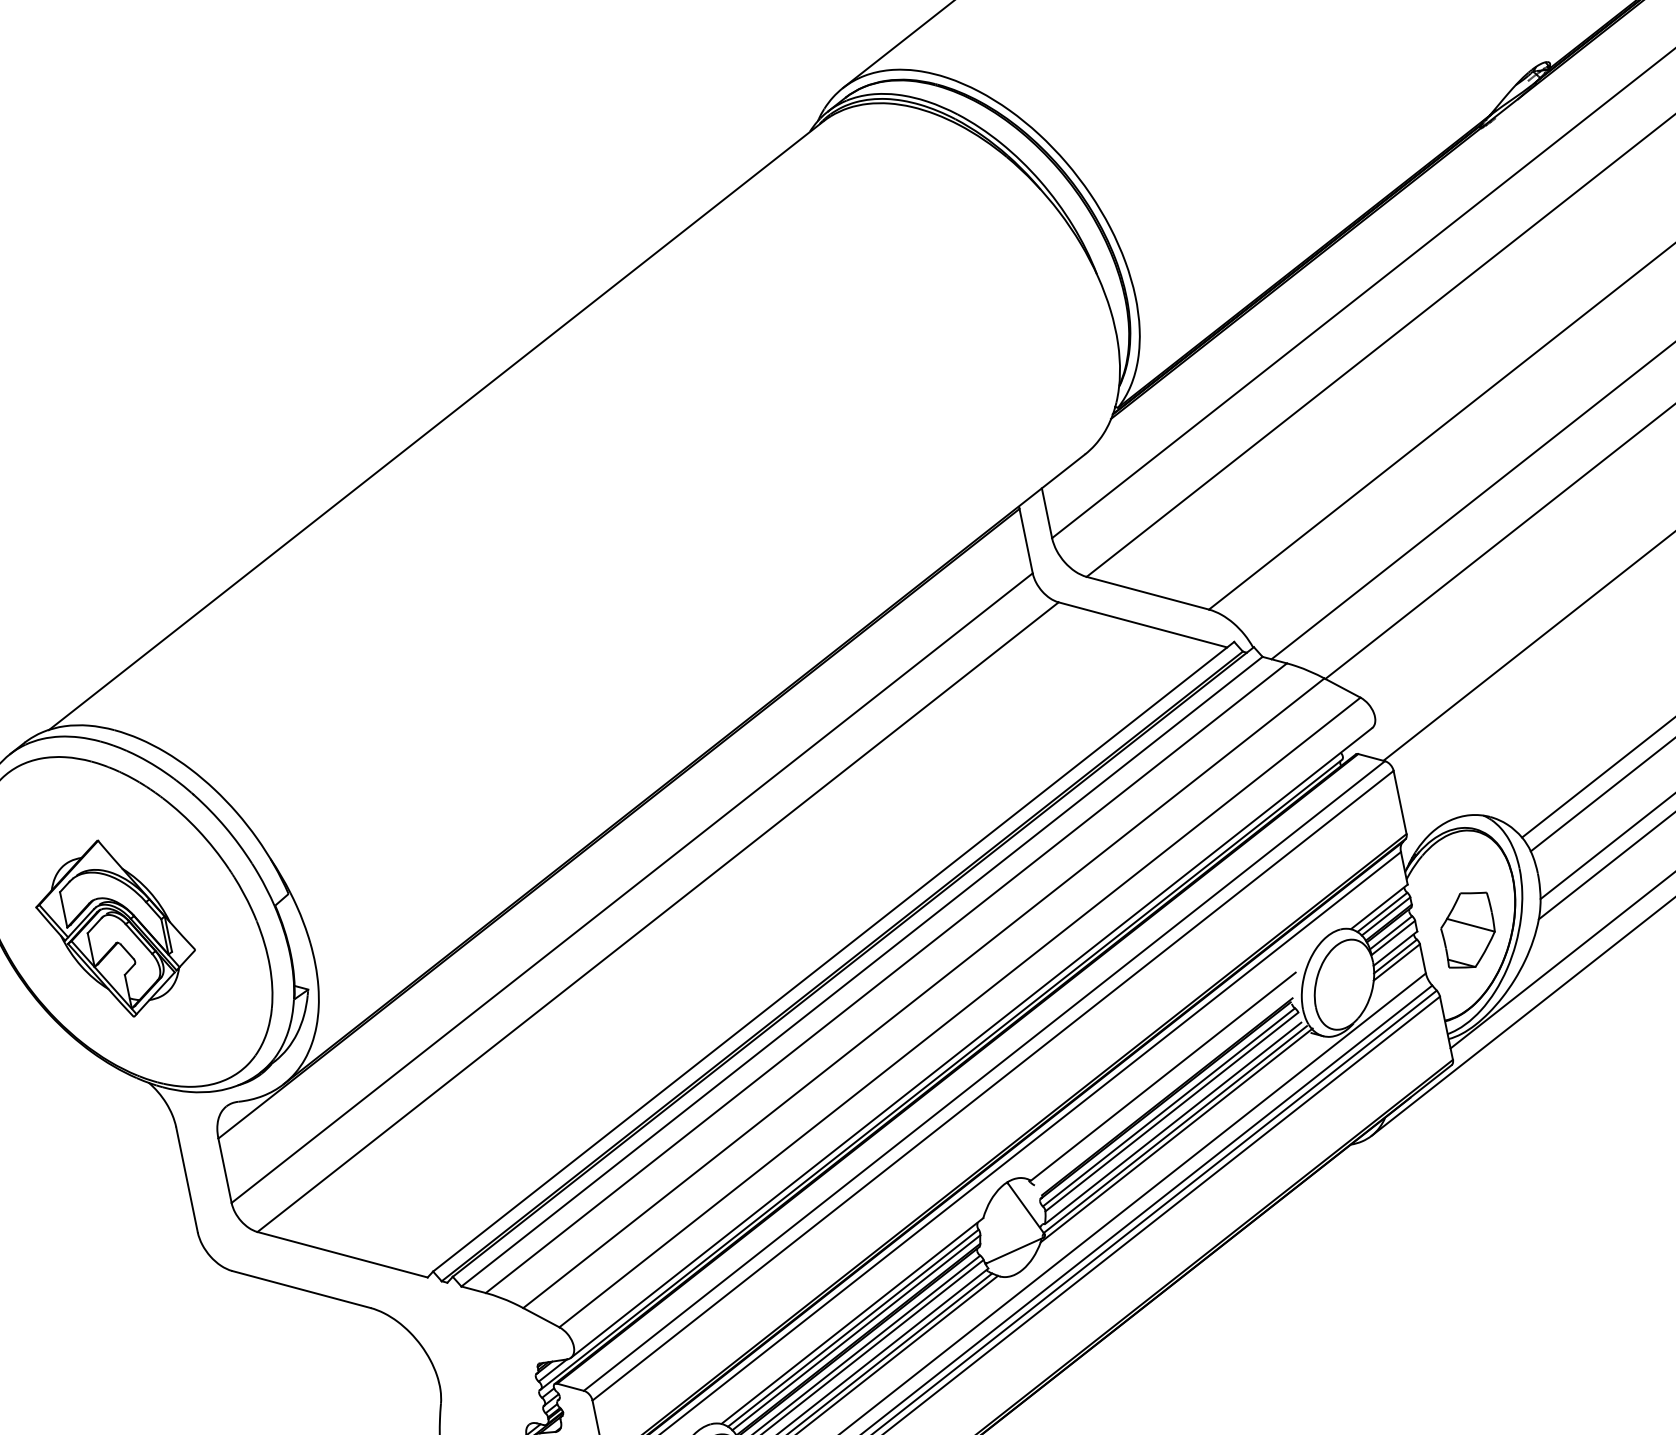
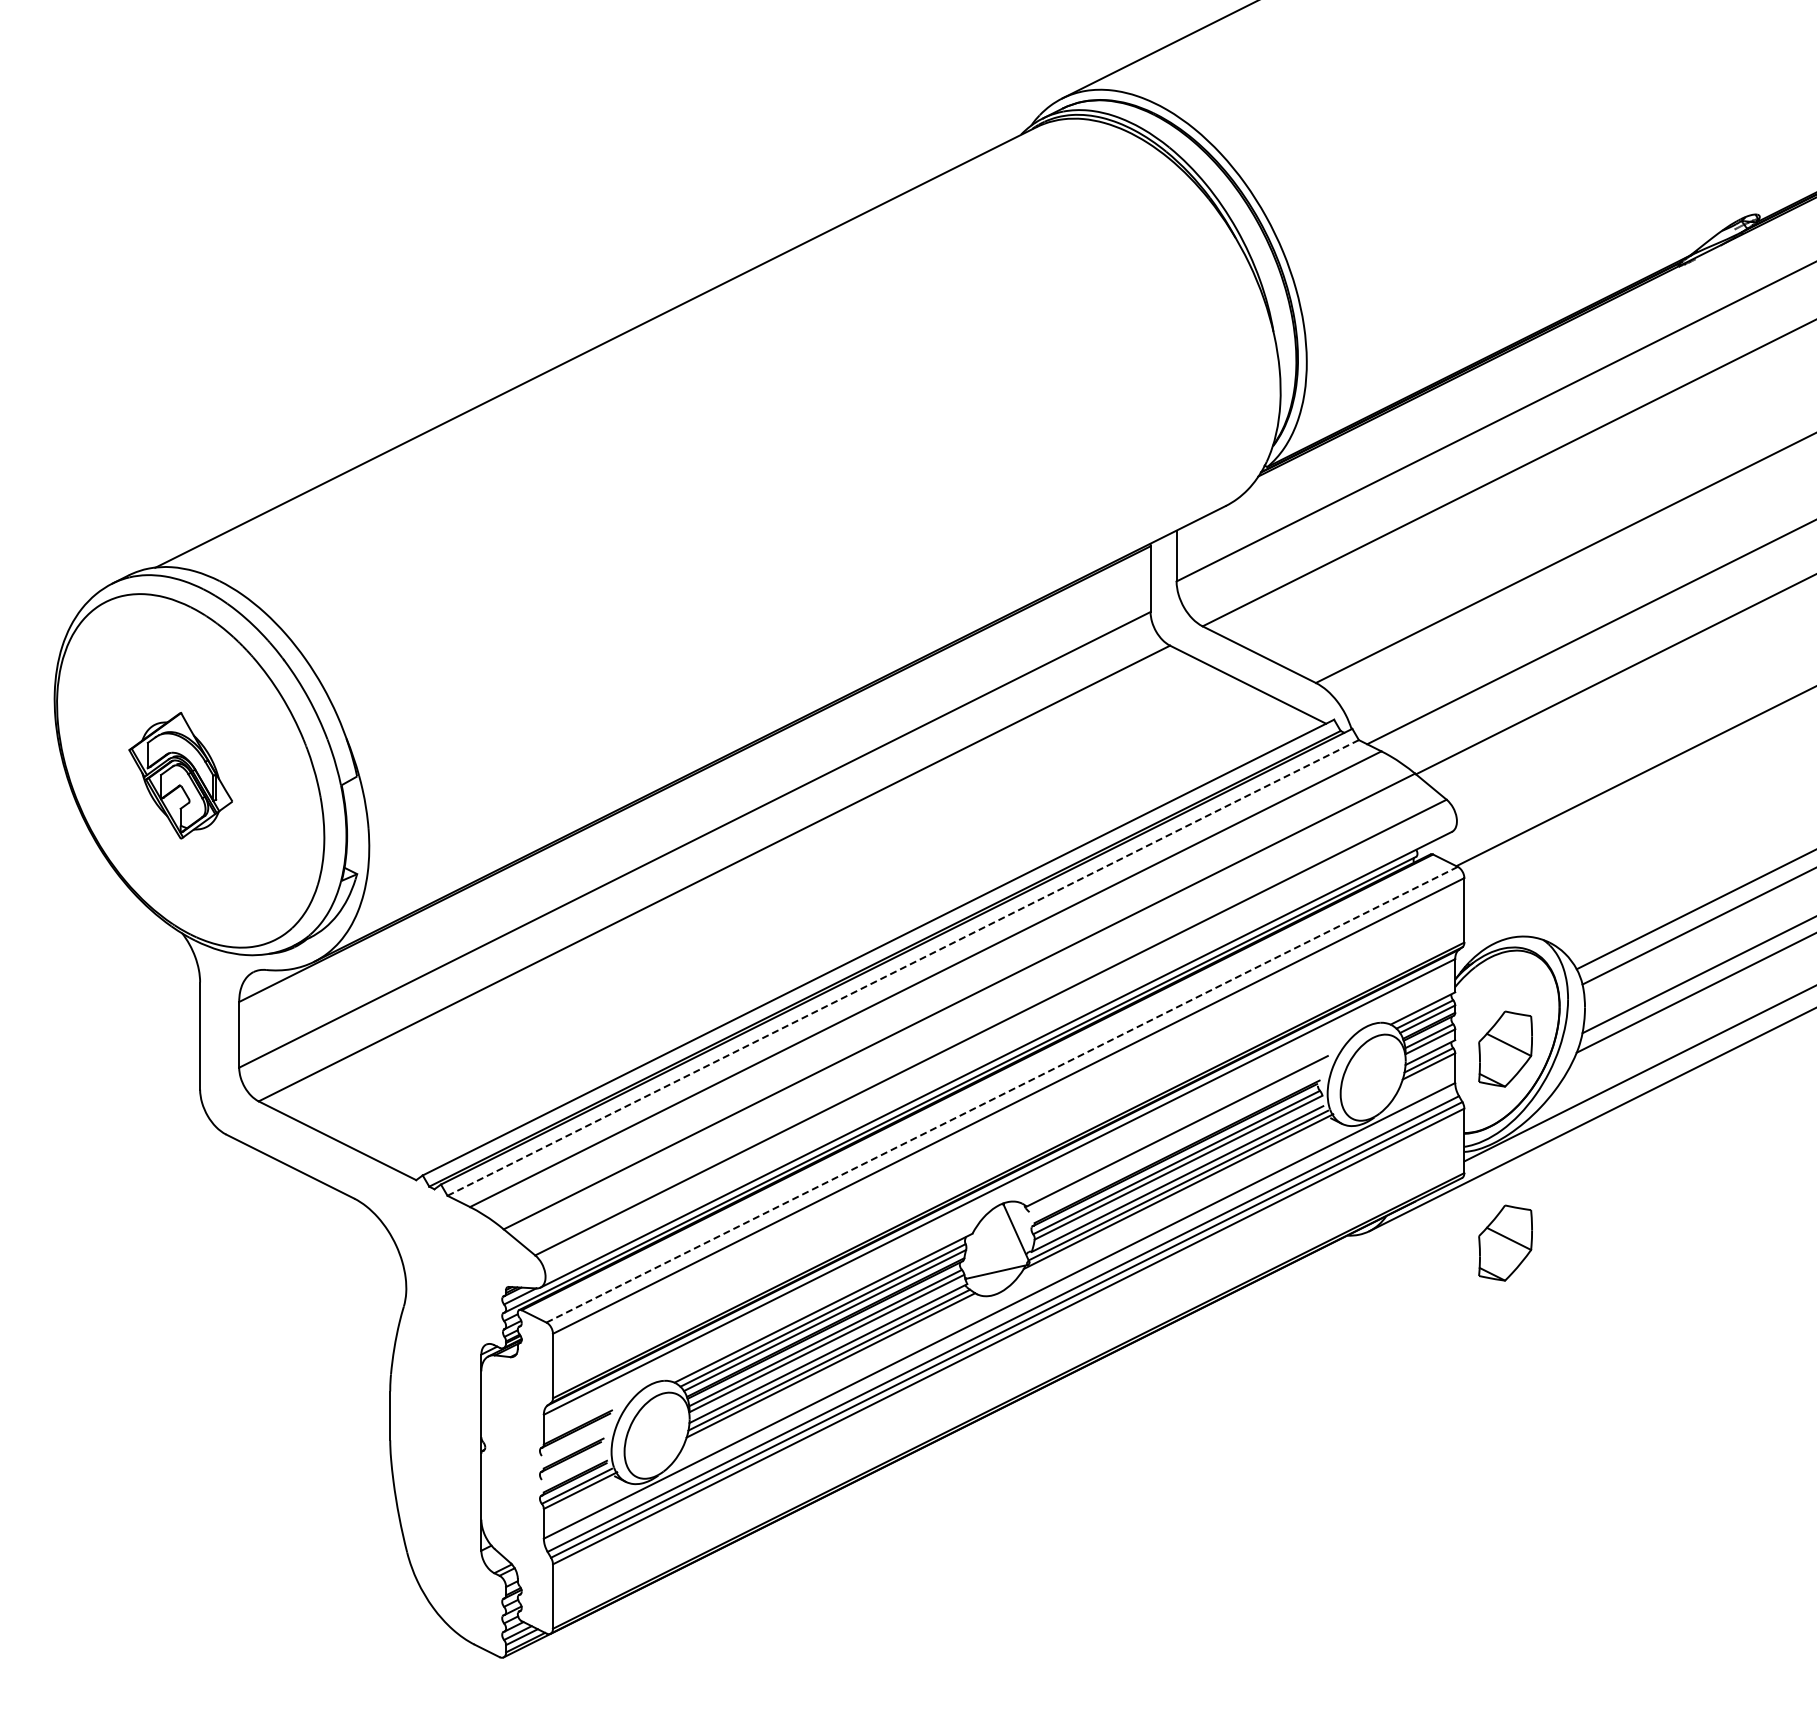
part: (115, 928) -> (180, 775), size x0.7
line: (862, 971) -> (903, 967), solid -> dashed
line: (984, 1075) -> (1002, 1094), solid -> dashed
part: (1507, 1119) -> (1505, 1242), added

